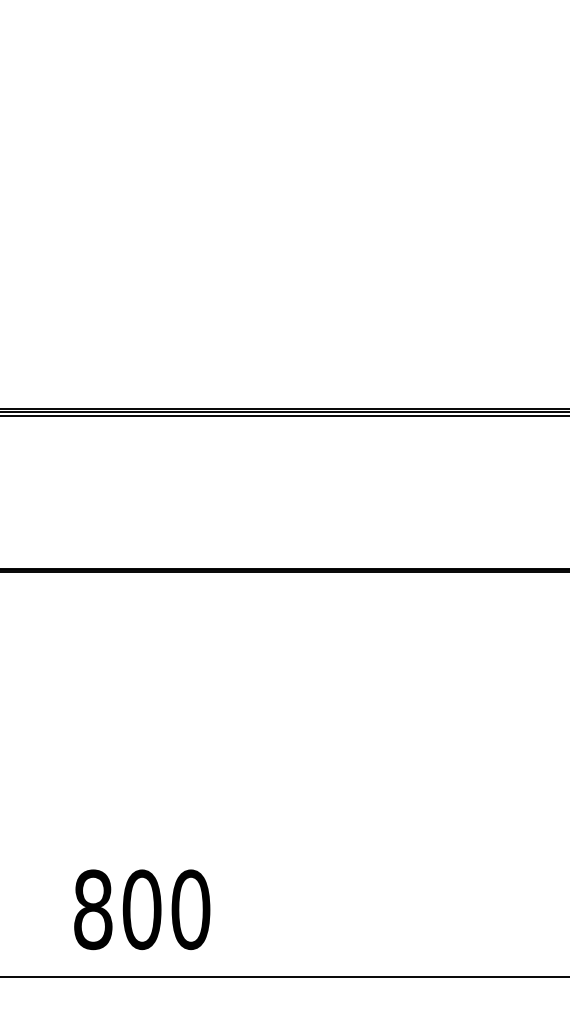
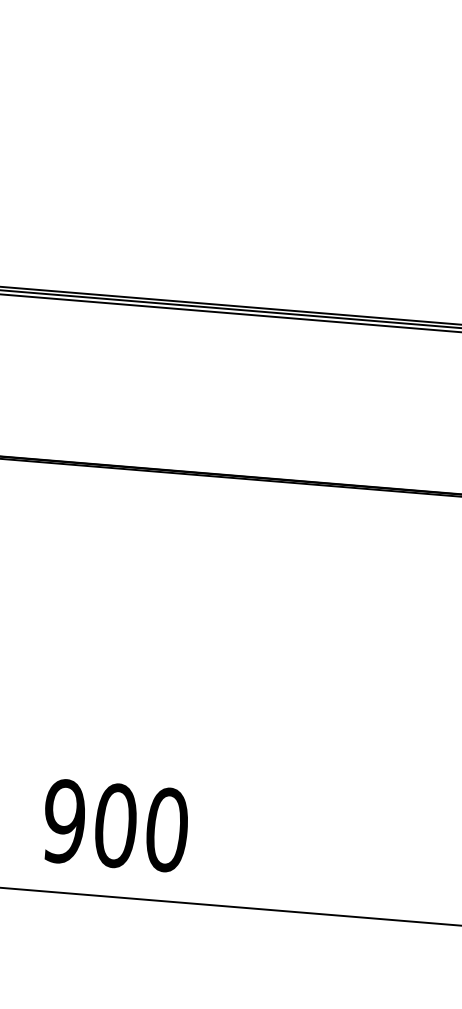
text: (92, 909) -> (63, 821), 800 -> 900

